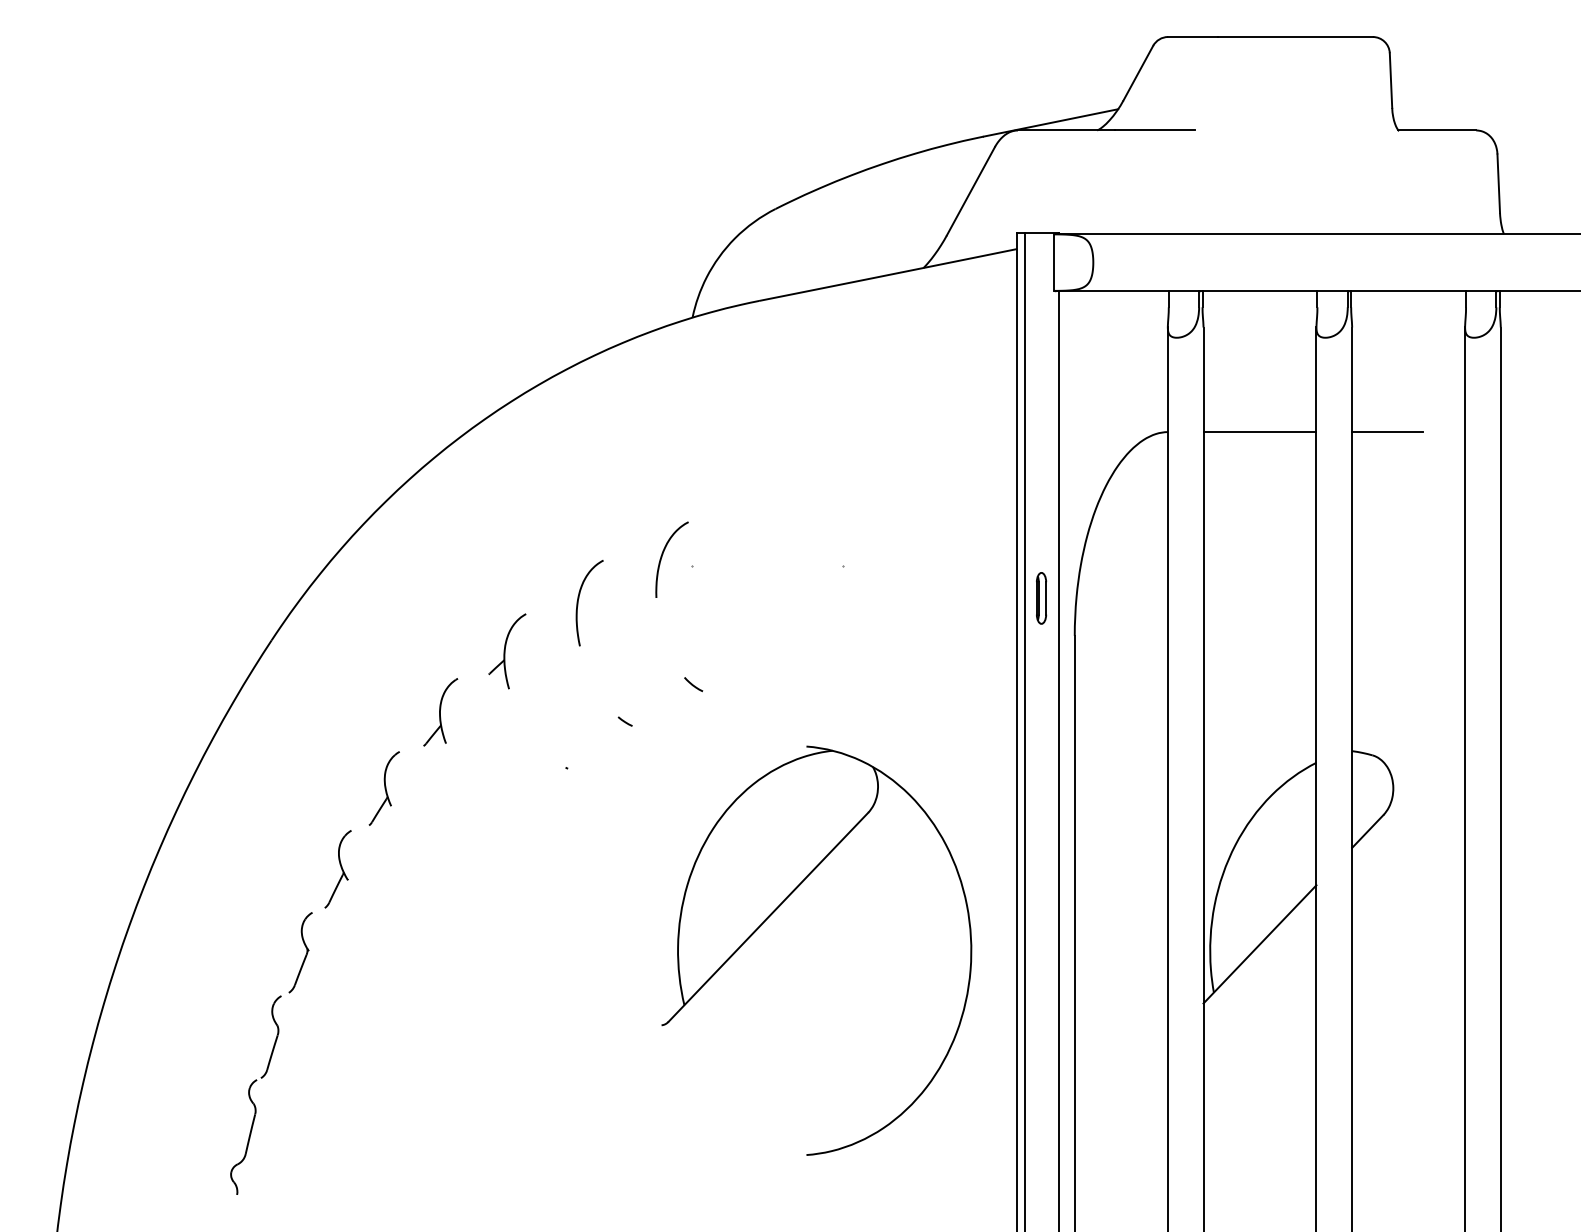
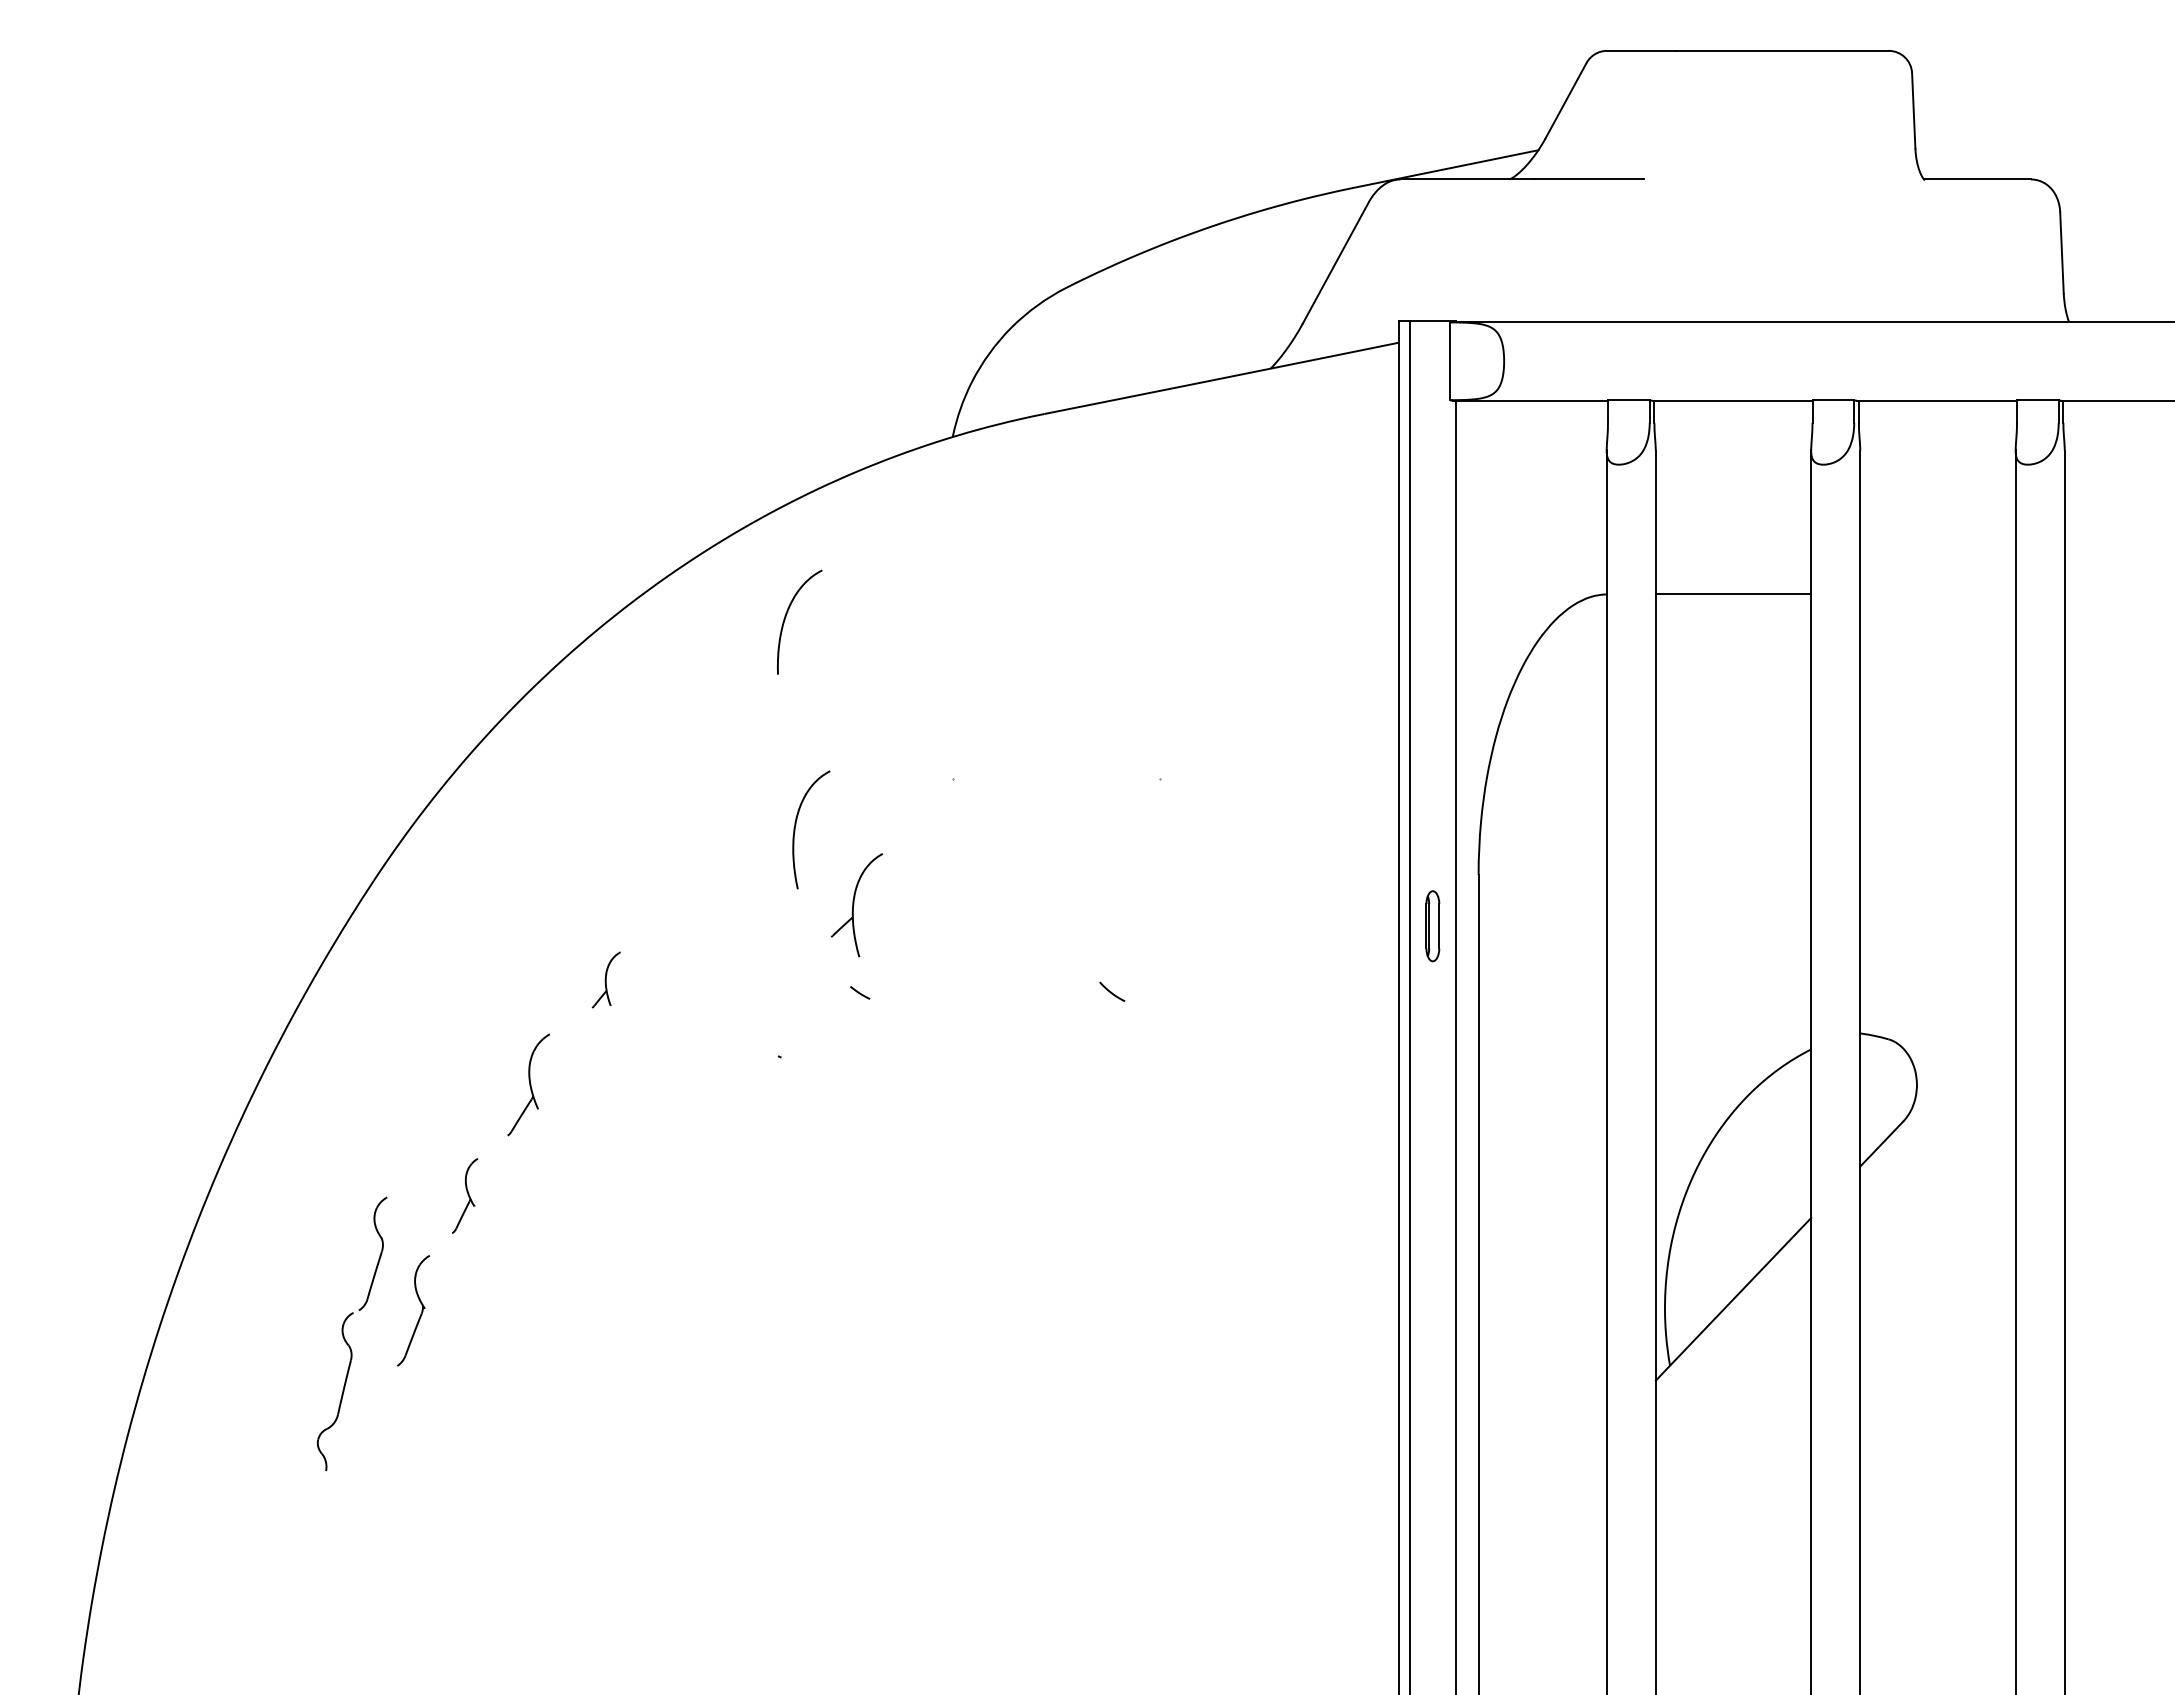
line: (1387, 432) -> (1908, 594), removed
part: (662, 556) -> (786, 617), moved
part: (1041, 598) -> (1432, 926), moved
part: (507, 651) -> (856, 905), moved
curve: (693, 684) -> (1111, 991), moved
part: (440, 711) -> (606, 979), size x0.6
part: (337, 868) -> (464, 1195), size x0.7
part: (776, 909) -> (1068, 1251), removed
part: (250, 1096) -> (344, 1335), moved

